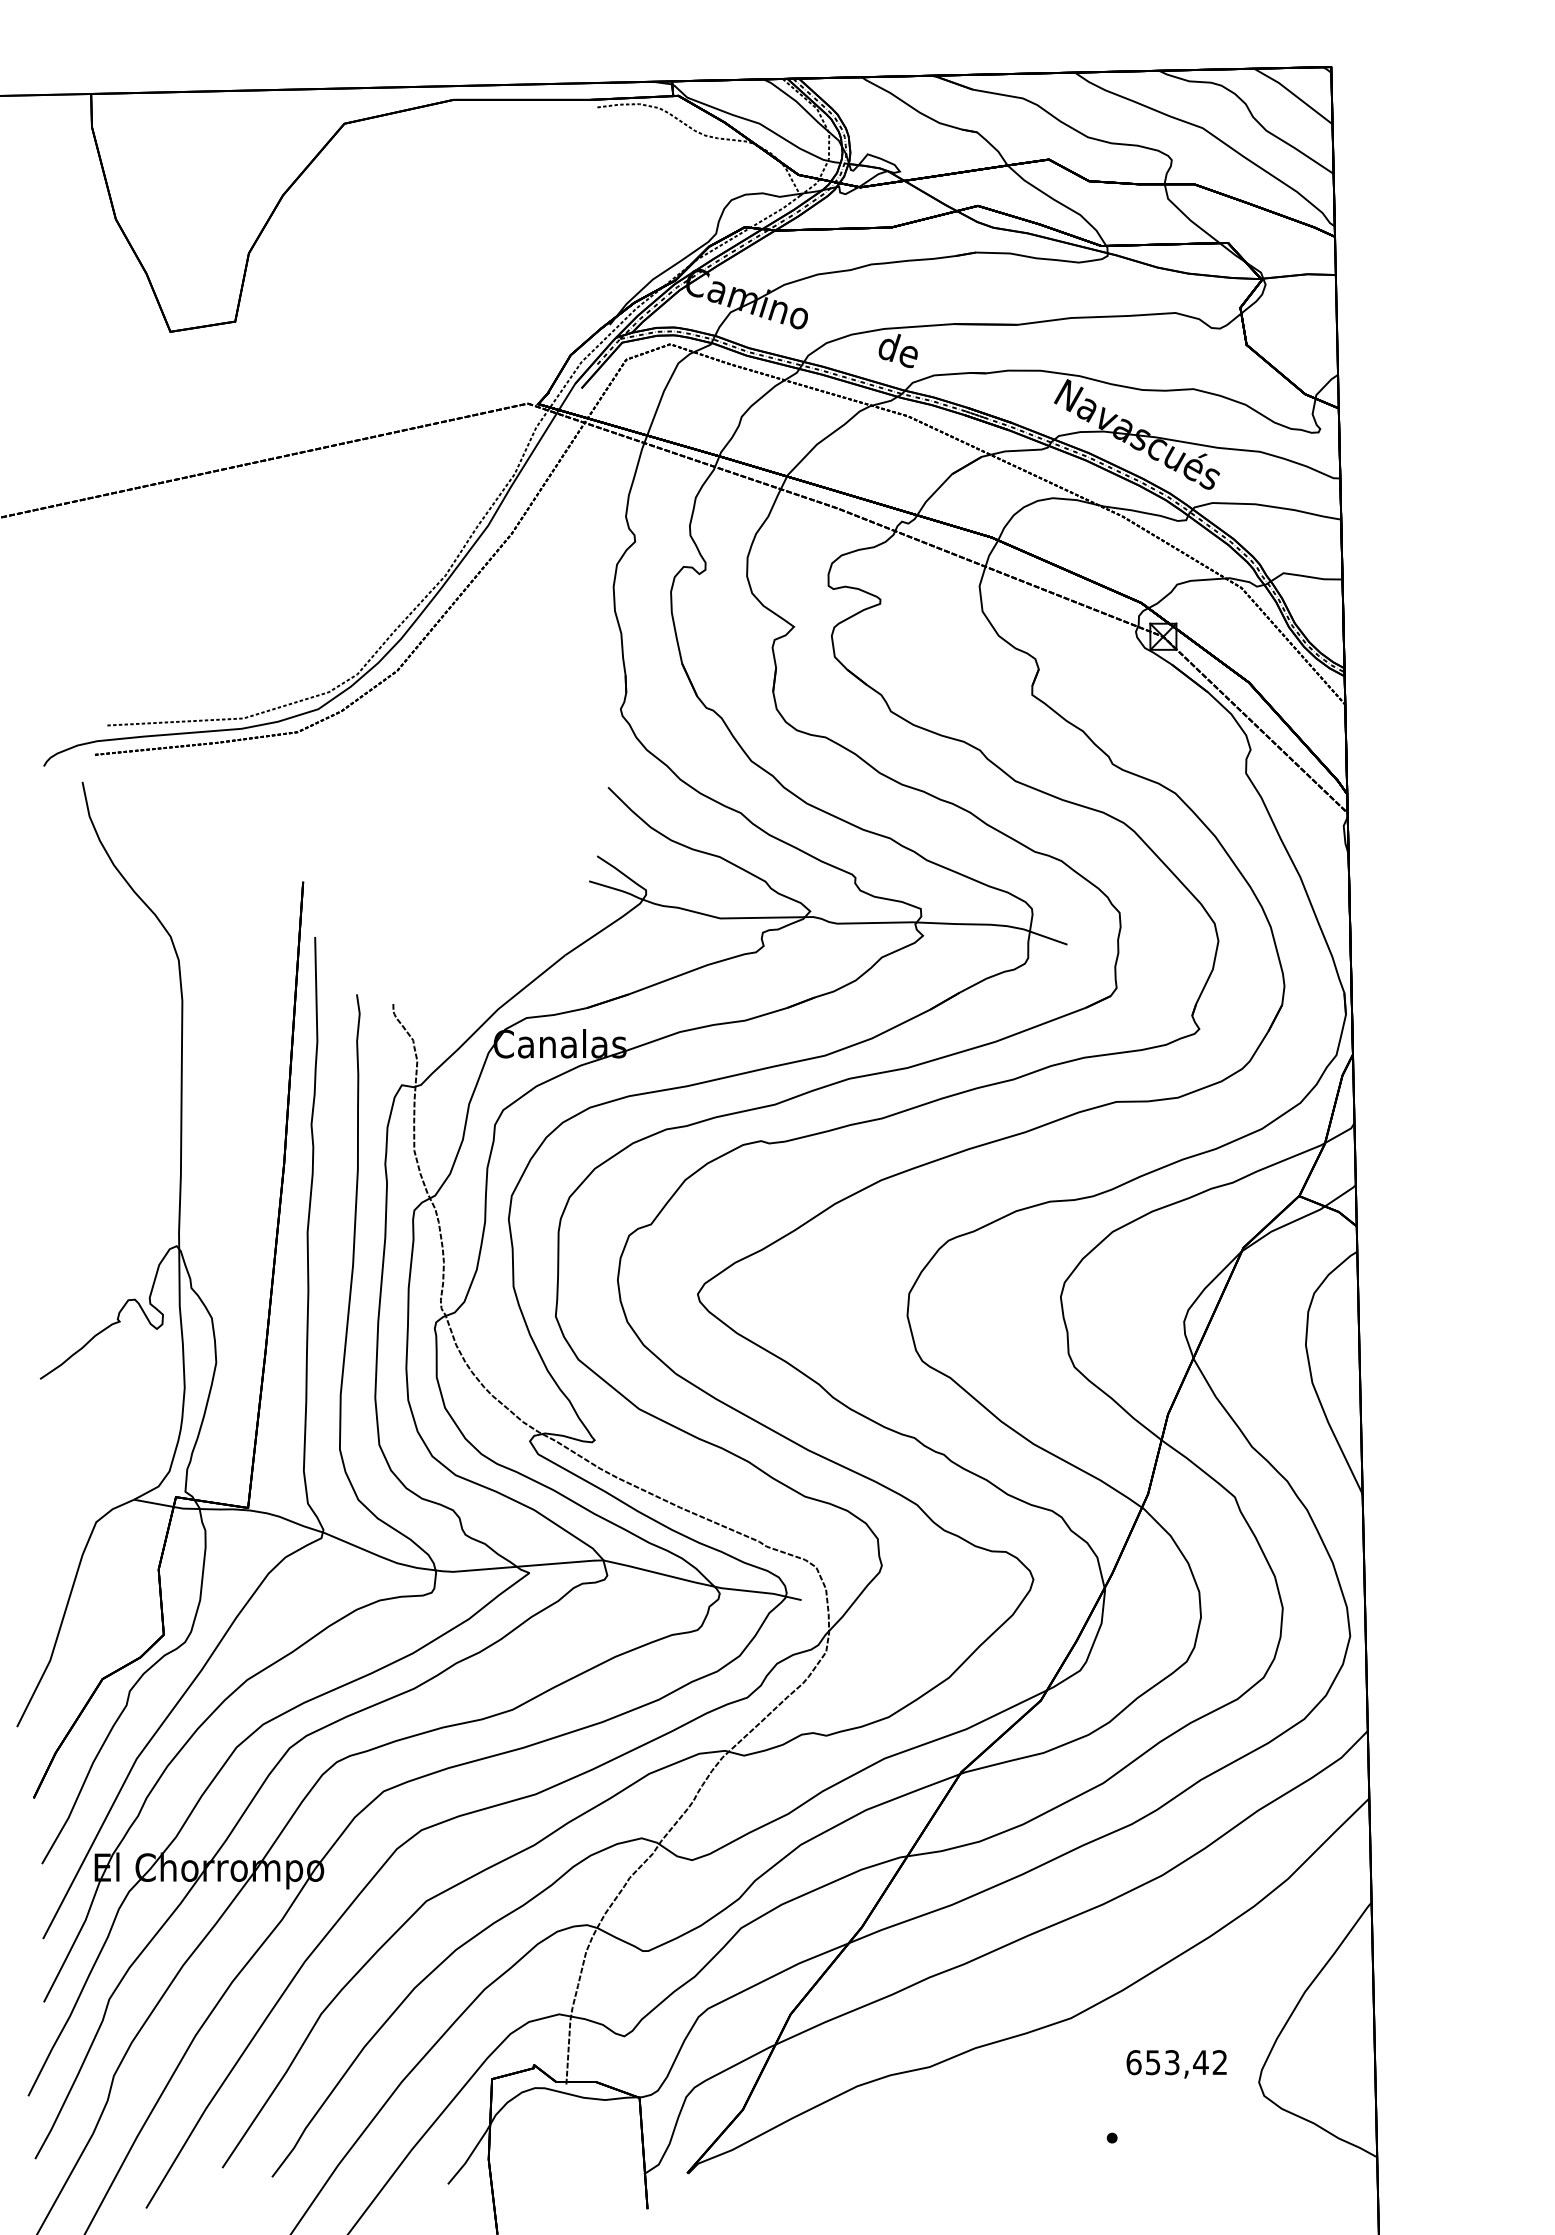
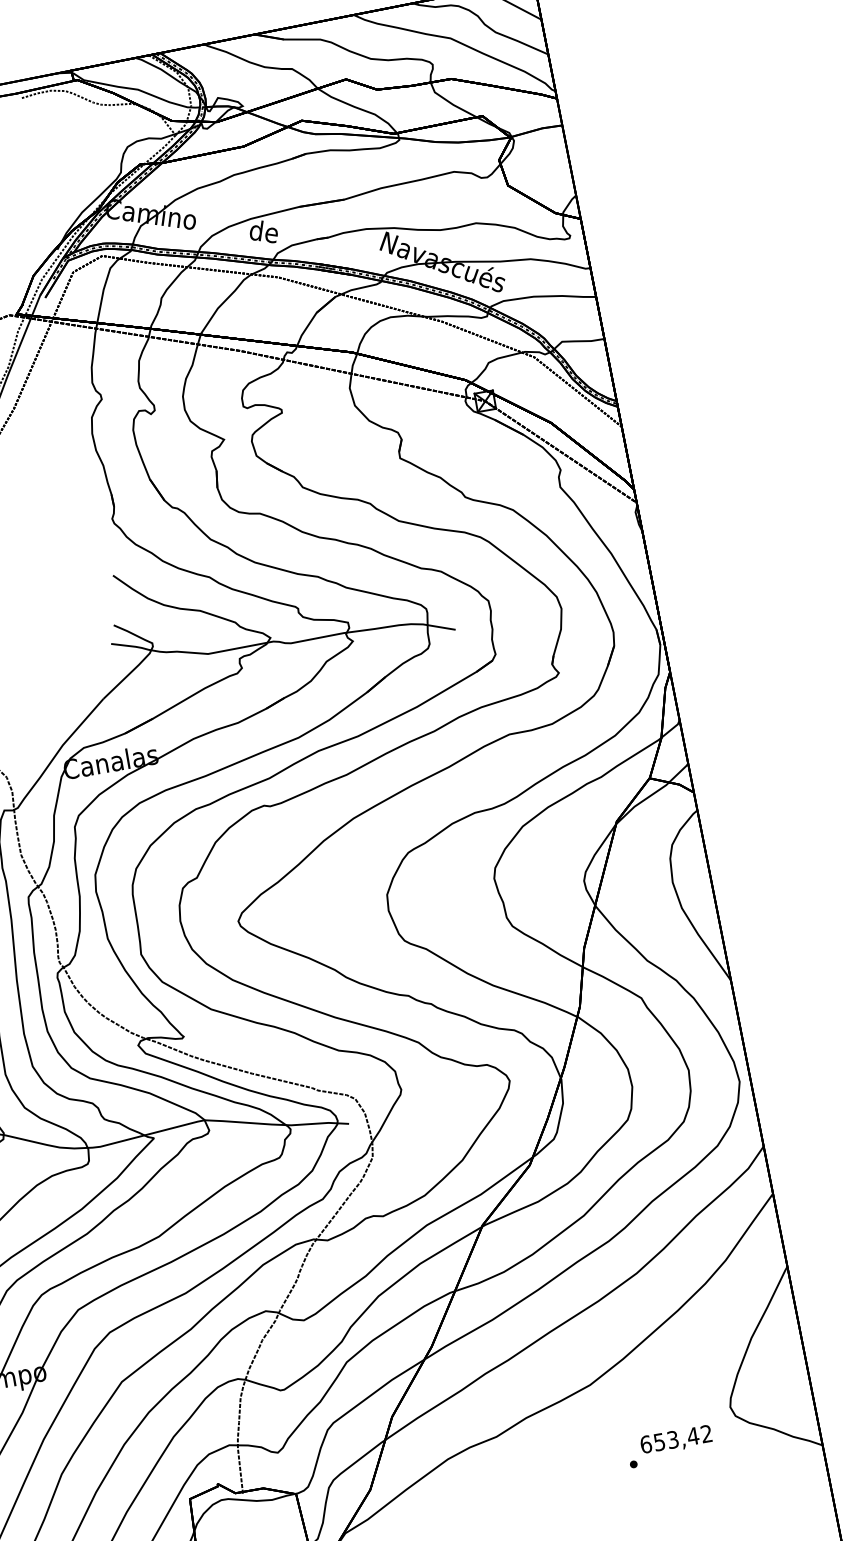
text: (1176, 2064) -> (676, 1440), moved

